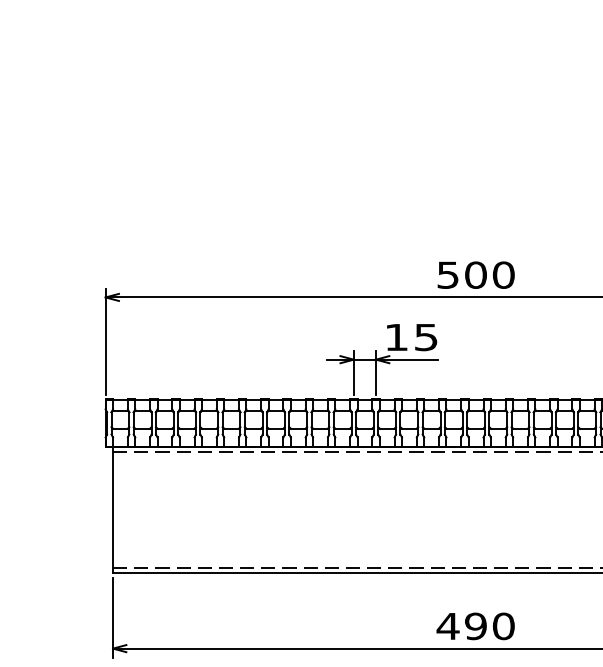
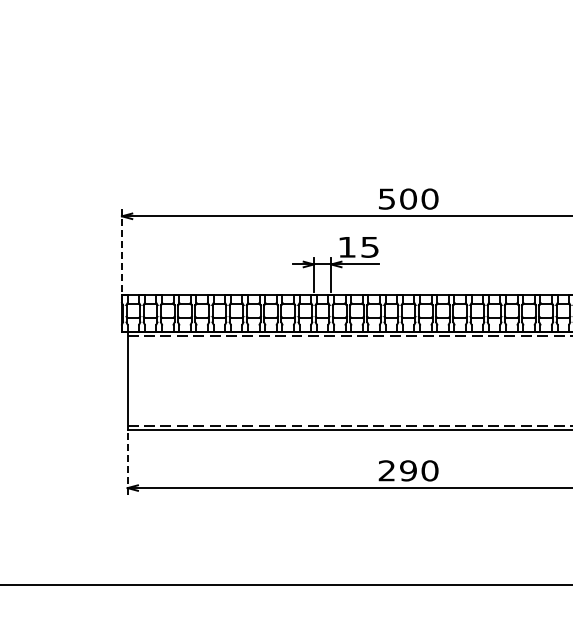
line: (105, 341) -> (121, 250), solid -> dashed
line: (112, 618) -> (127, 464), solid -> dashed
text: (447, 625) -> (386, 470), 490 -> 290

